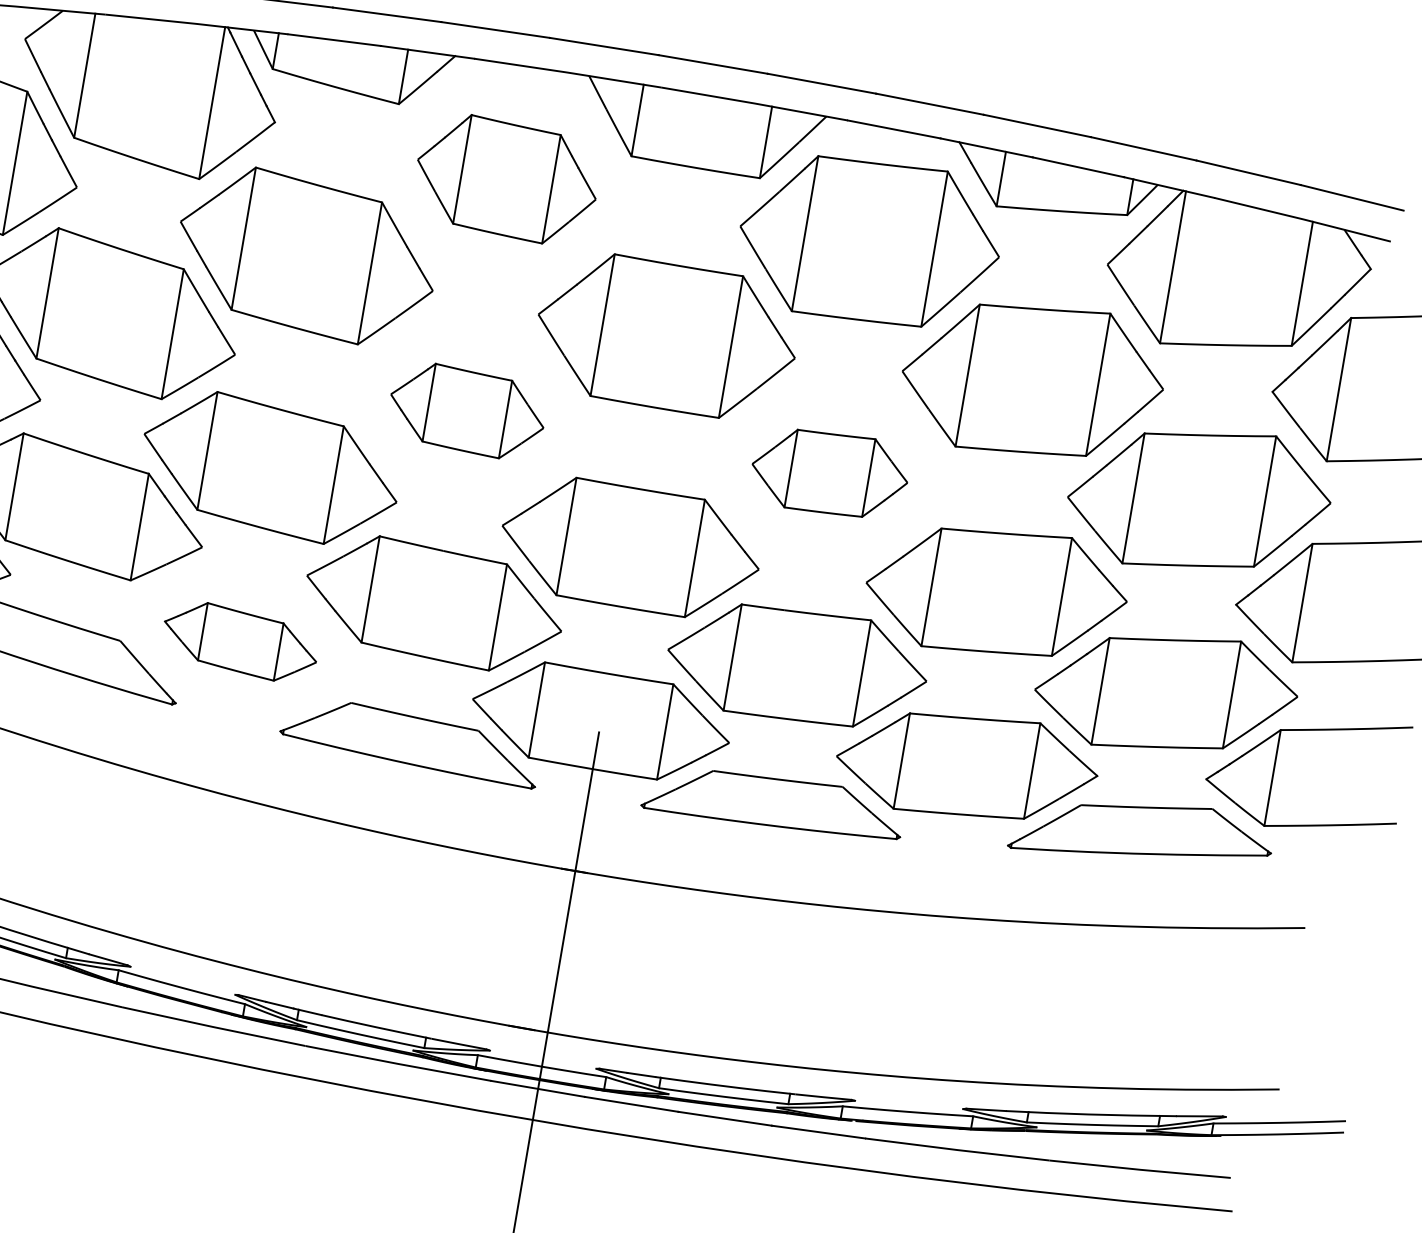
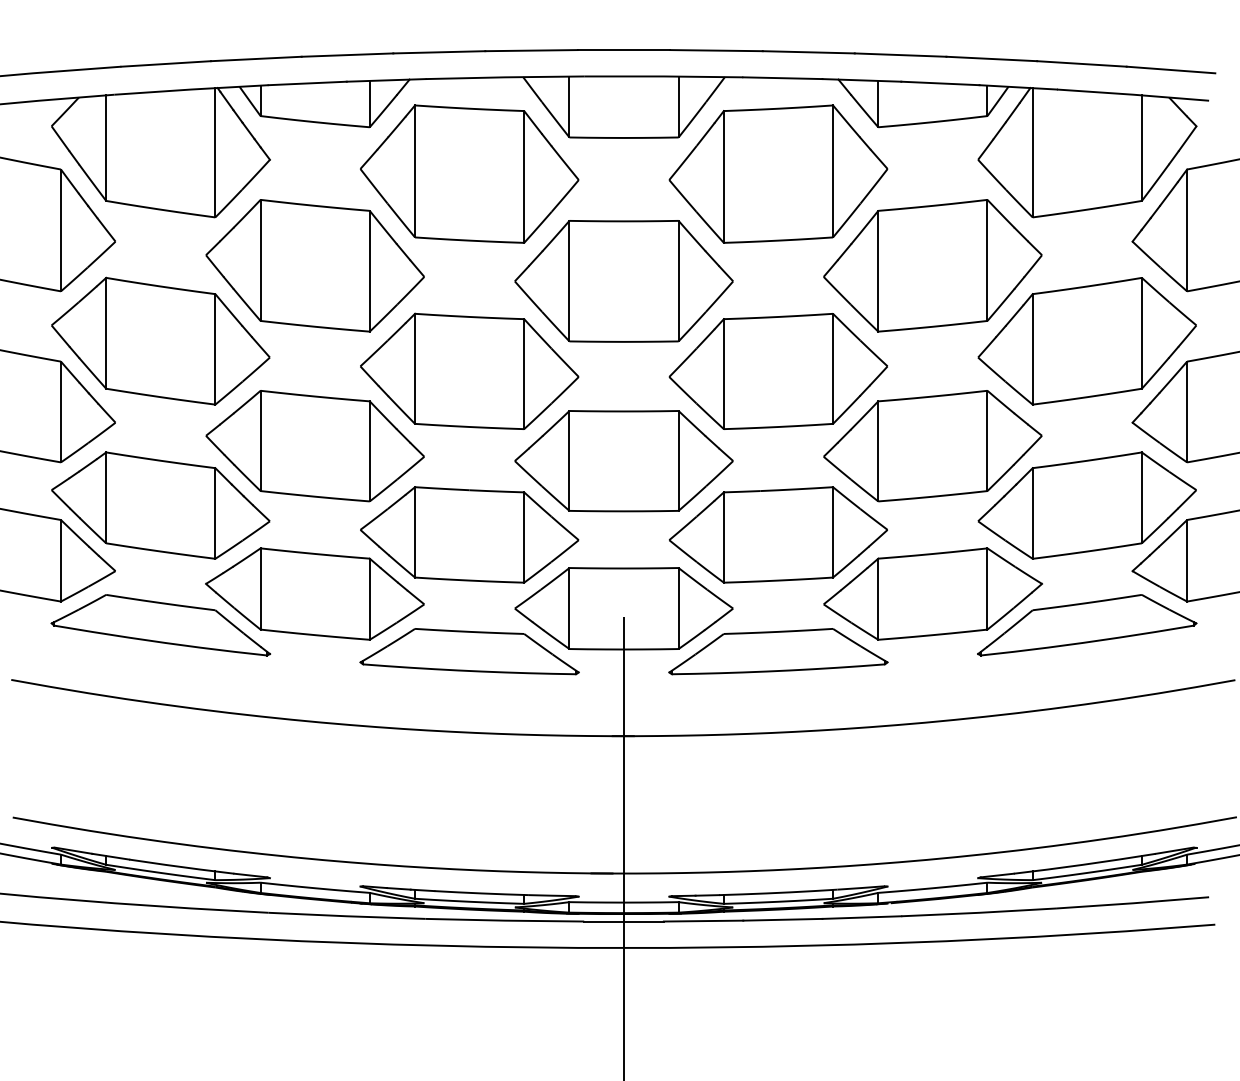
part: (506, 178) -> (469, 173), size x1.43
part: (467, 410) -> (469, 370), size x1.67
part: (829, 473) -> (777, 371), size x1.67
part: (240, 641) -> (314, 593), size x1.67

